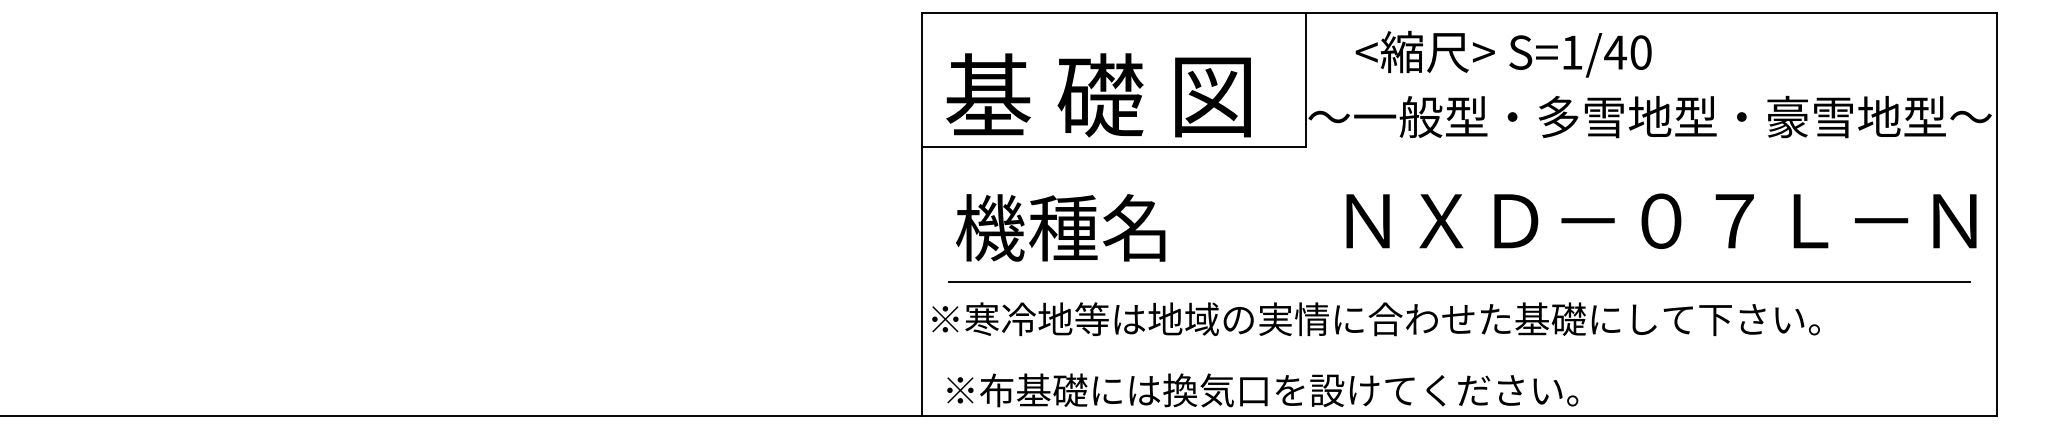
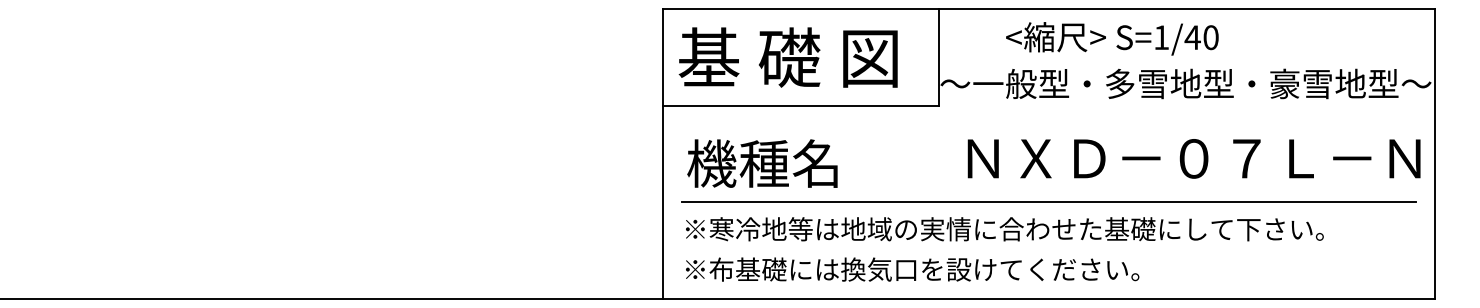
text: (1503, 53) -> (1112, 38), moved
text: (1098, 95) -> (788, 57), moved
text: (1375, 319) -> (1004, 229), moved
text: (1262, 390) -> (912, 269), moved

